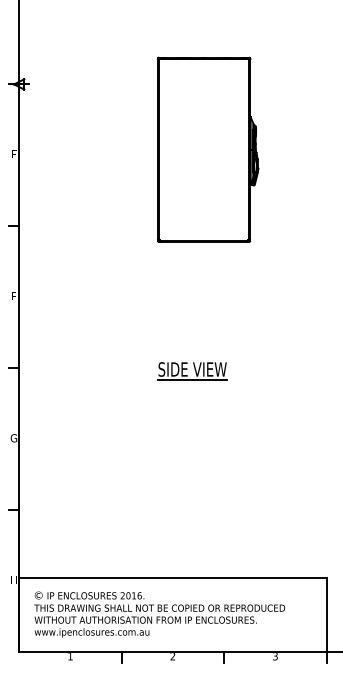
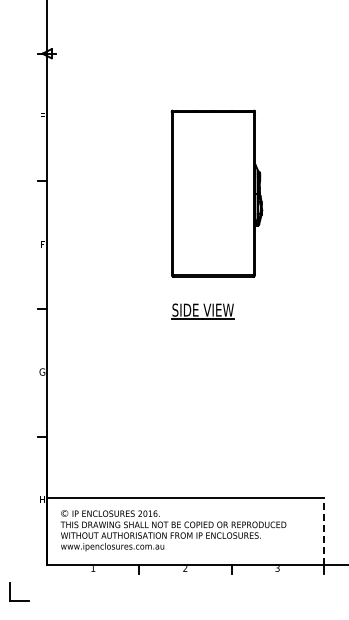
part: (207, 149) -> (216, 193), moved
line: (326, 614) -> (323, 530), solid -> dashed

